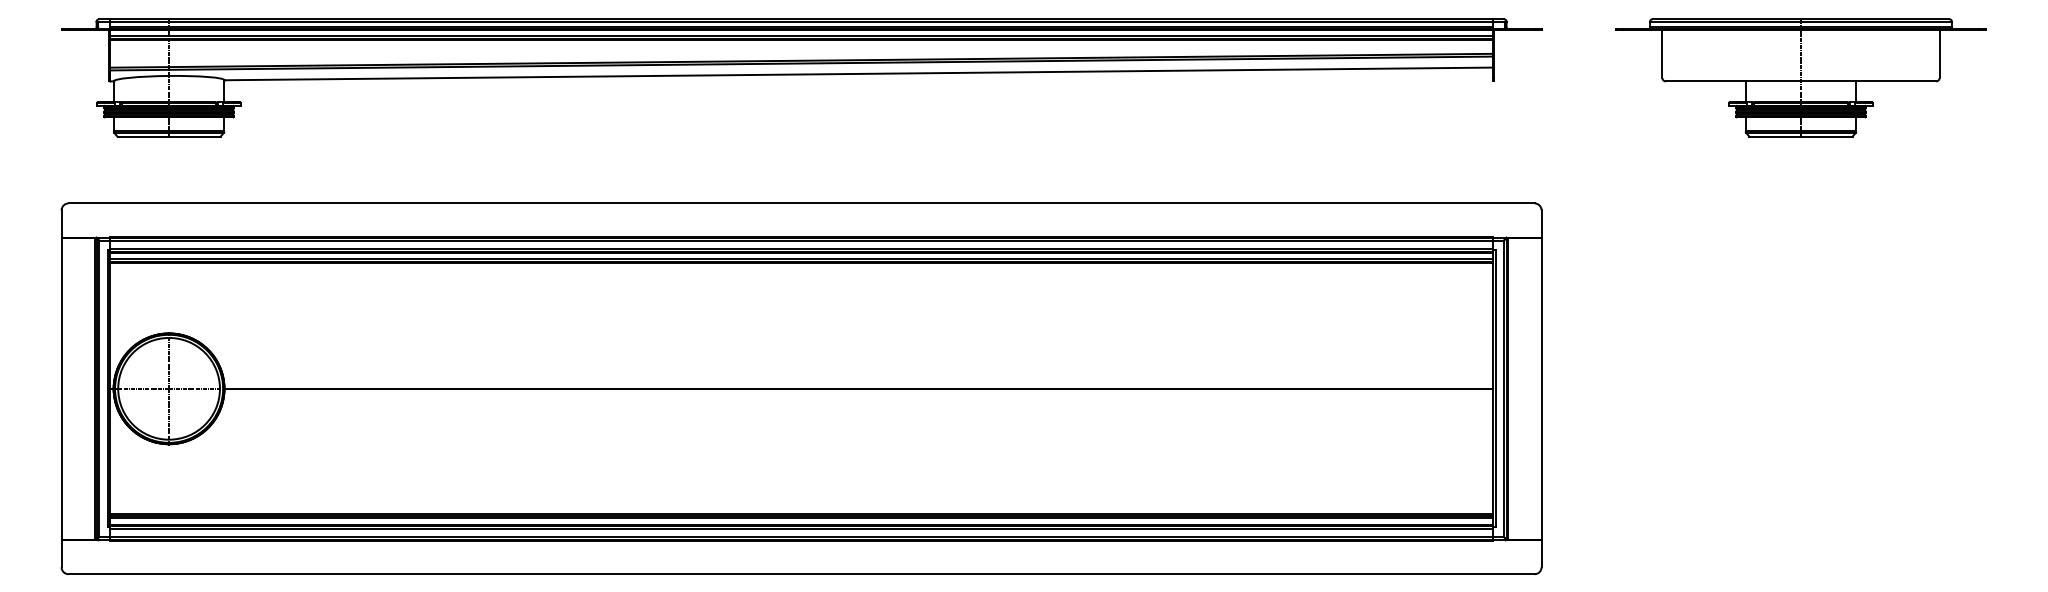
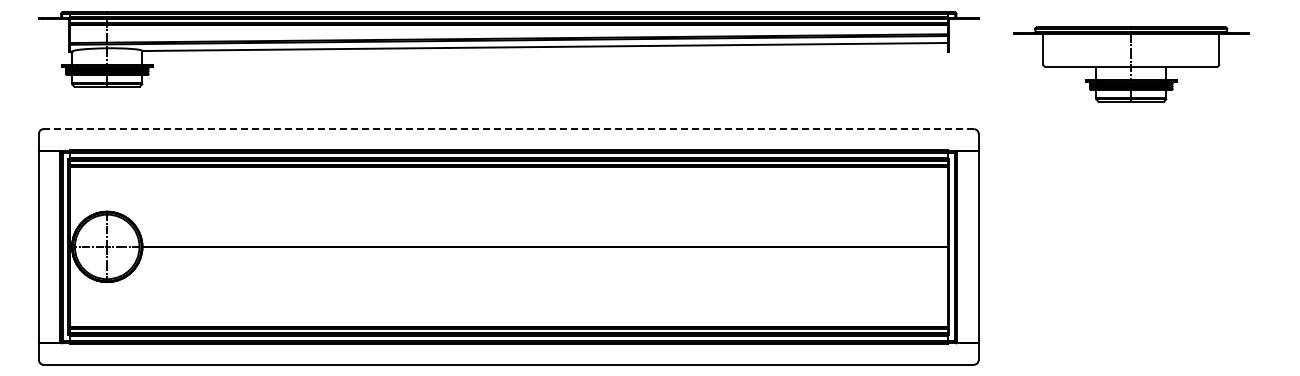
part: (1801, 77) -> (1131, 64), moved
line: (801, 203) -> (508, 129), solid -> dashed

